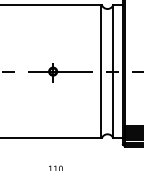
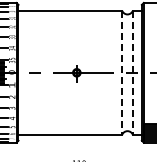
line: (101, 72) -> (121, 73), solid -> dashed
line: (112, 72) -> (132, 73), solid -> dashed

